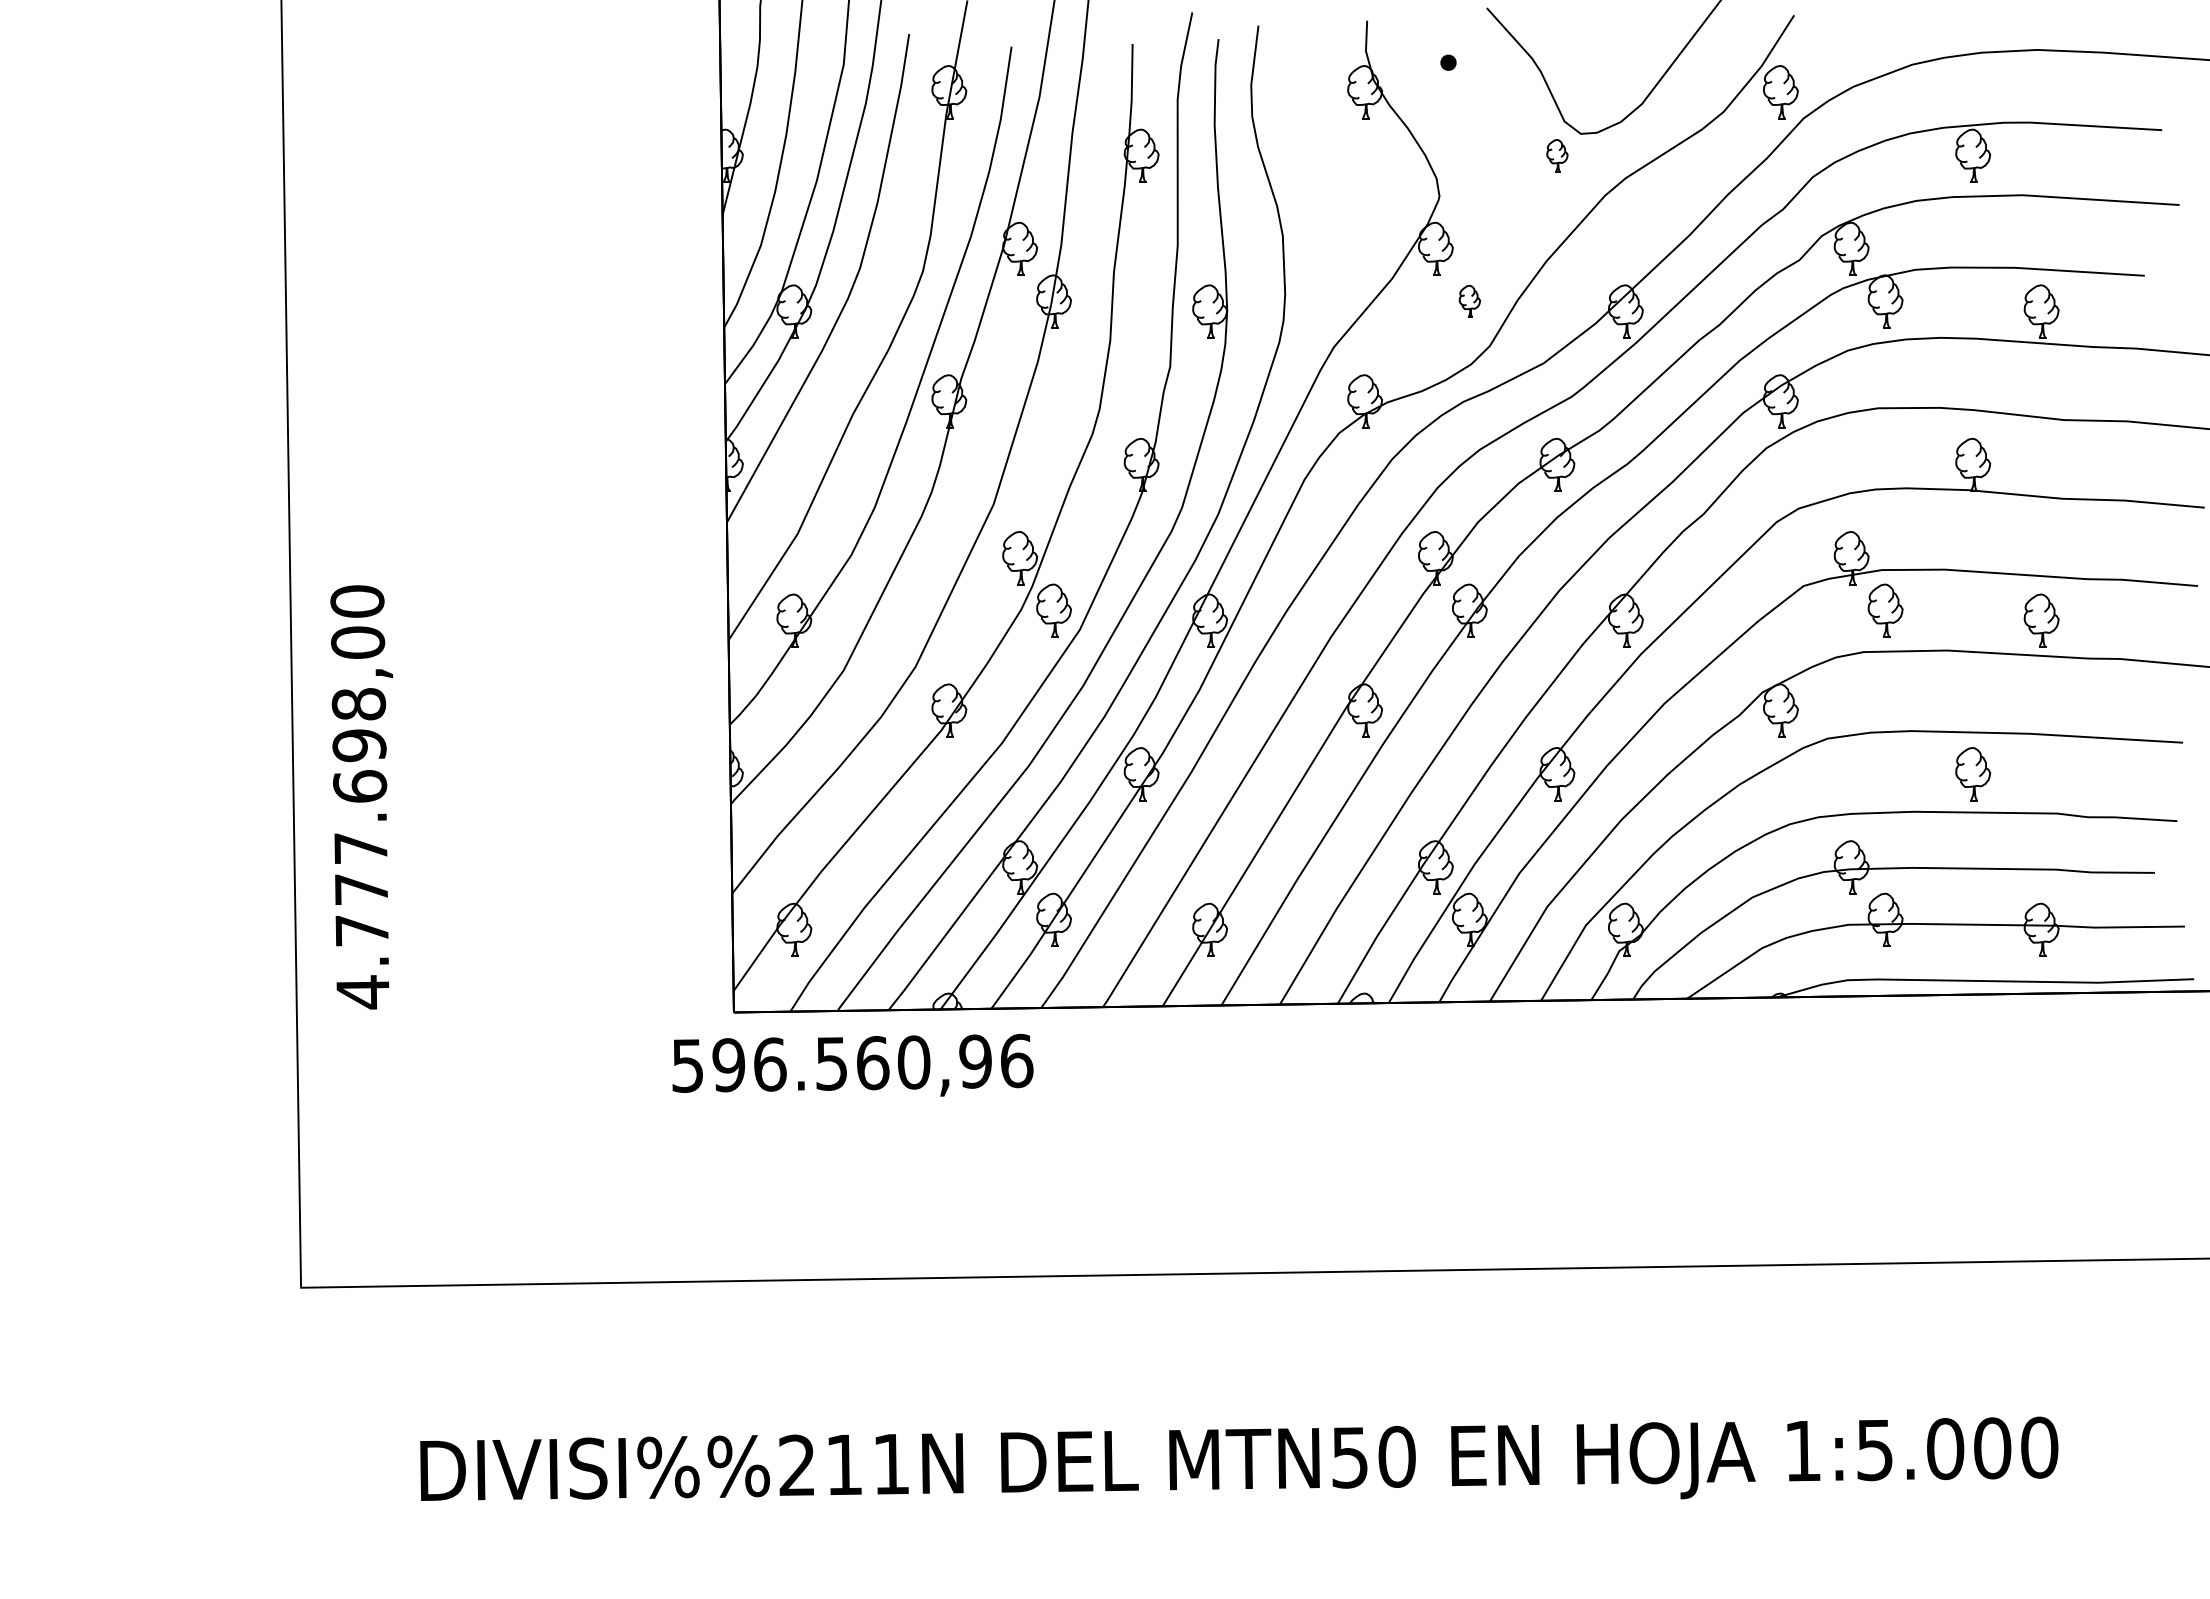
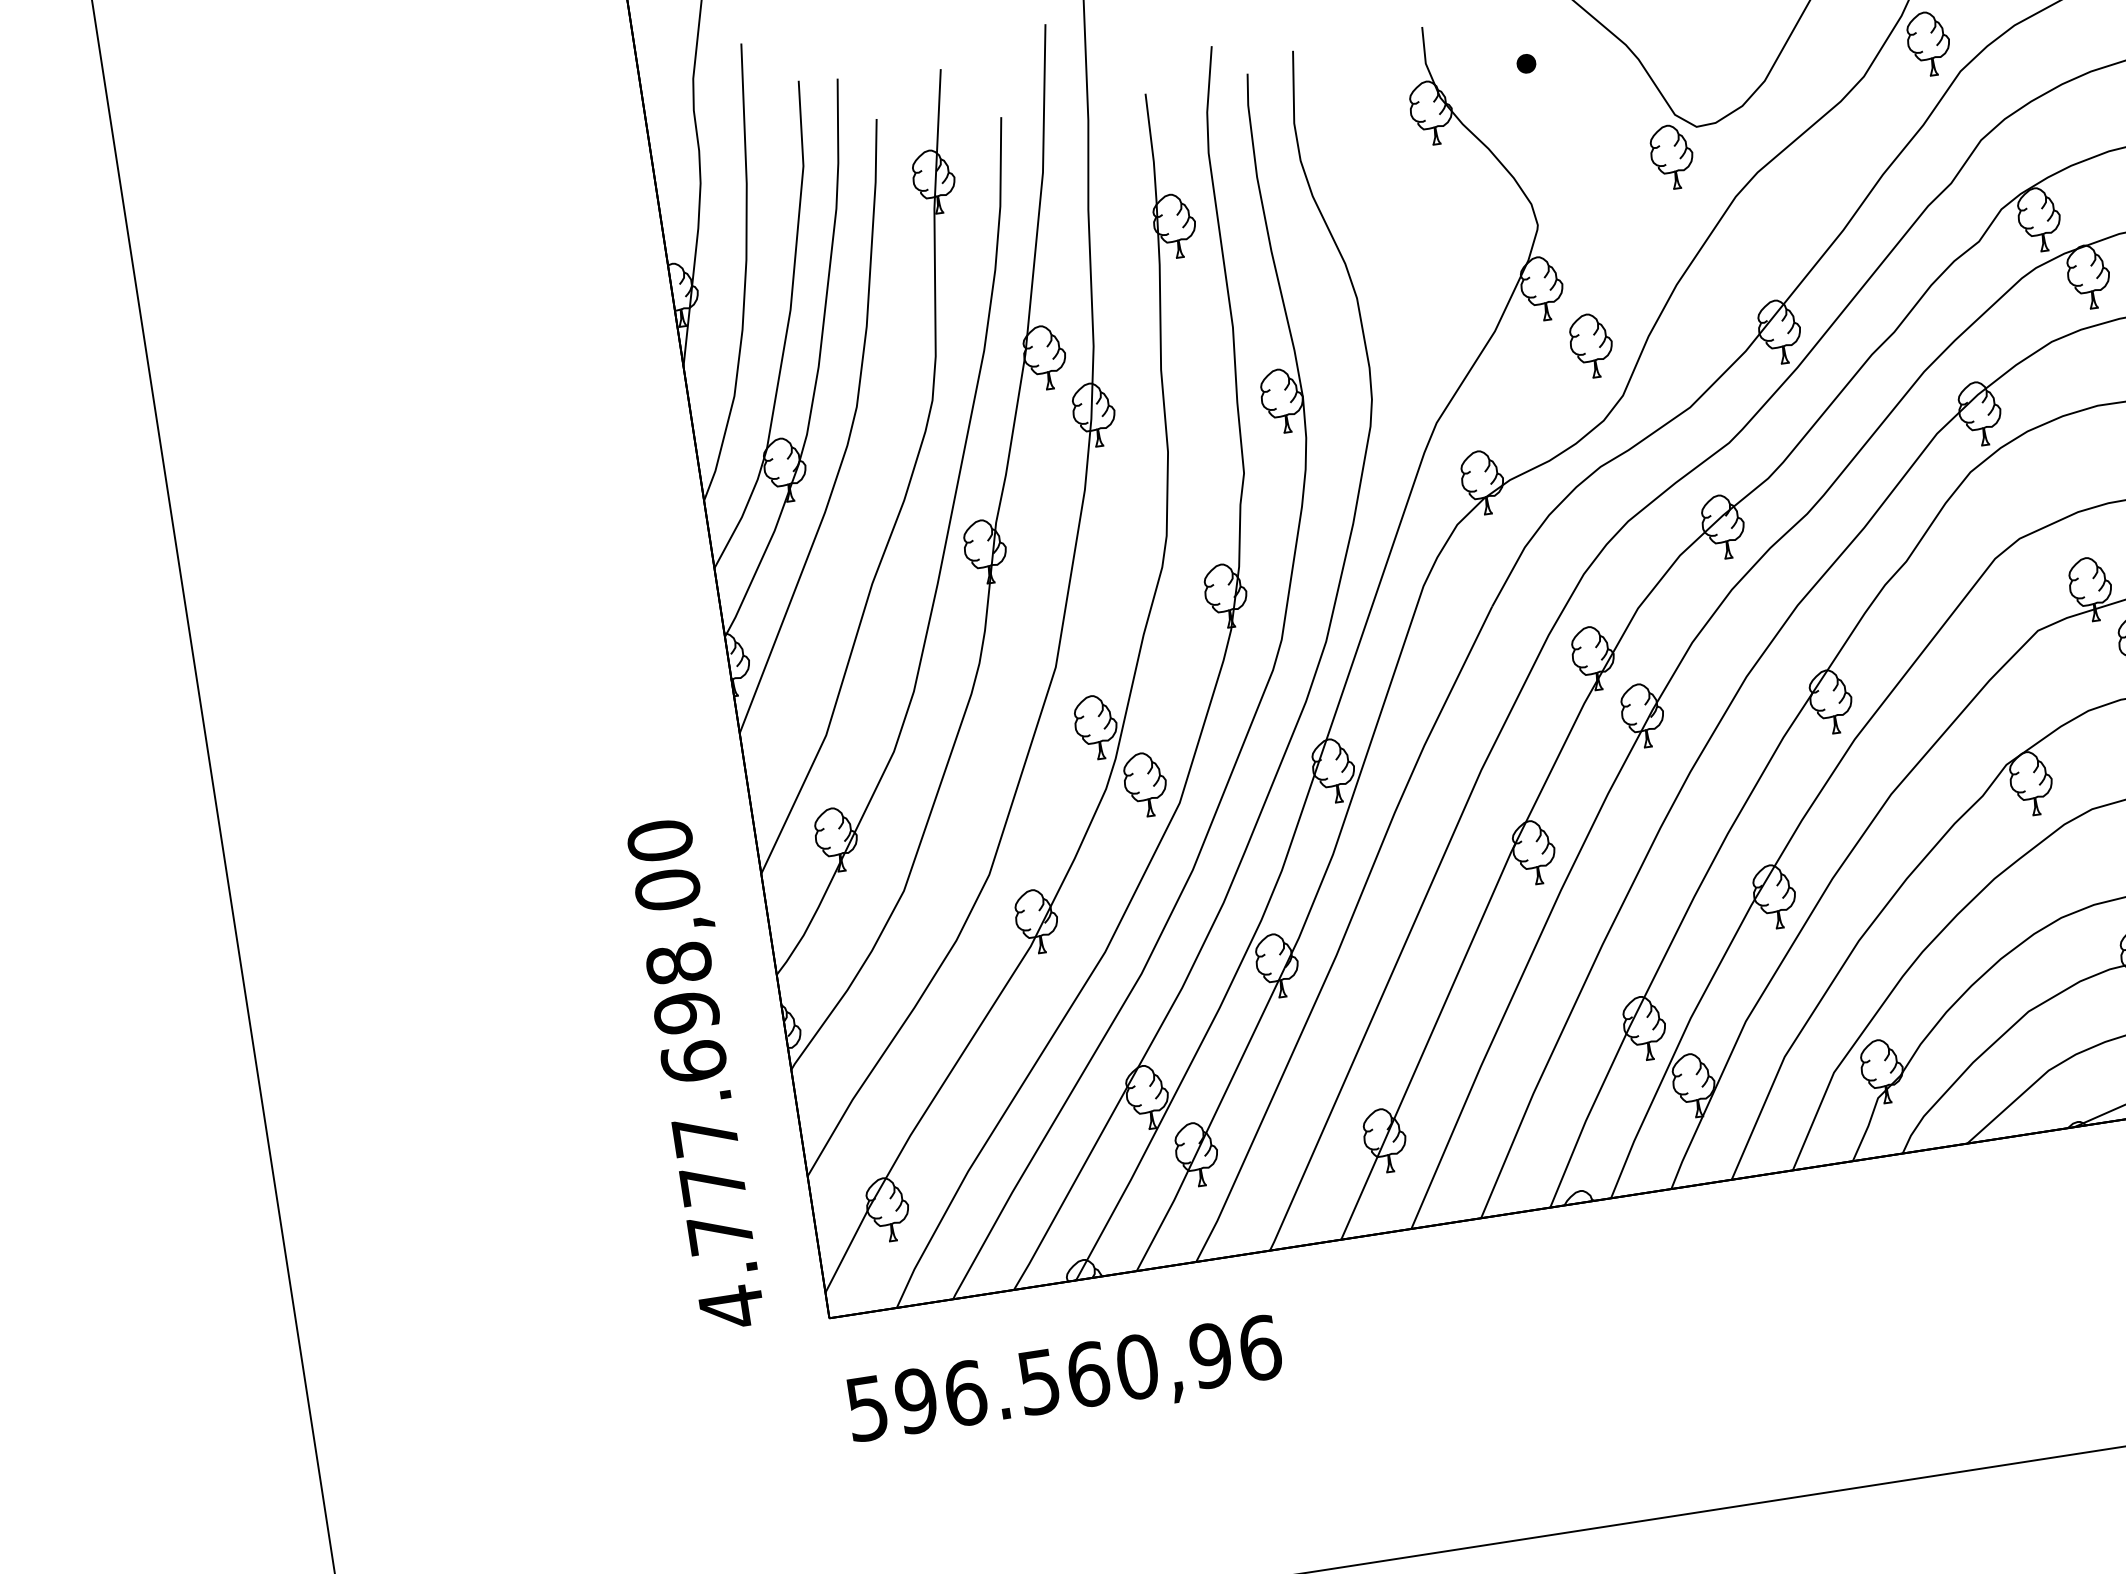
part: (1557, 155) -> (1672, 156), size x1.67
part: (1469, 301) -> (1591, 345), size x1.67
text: (361, 797) -> (697, 1074), moved
text: (852, 1064) -> (1064, 1379), moved

